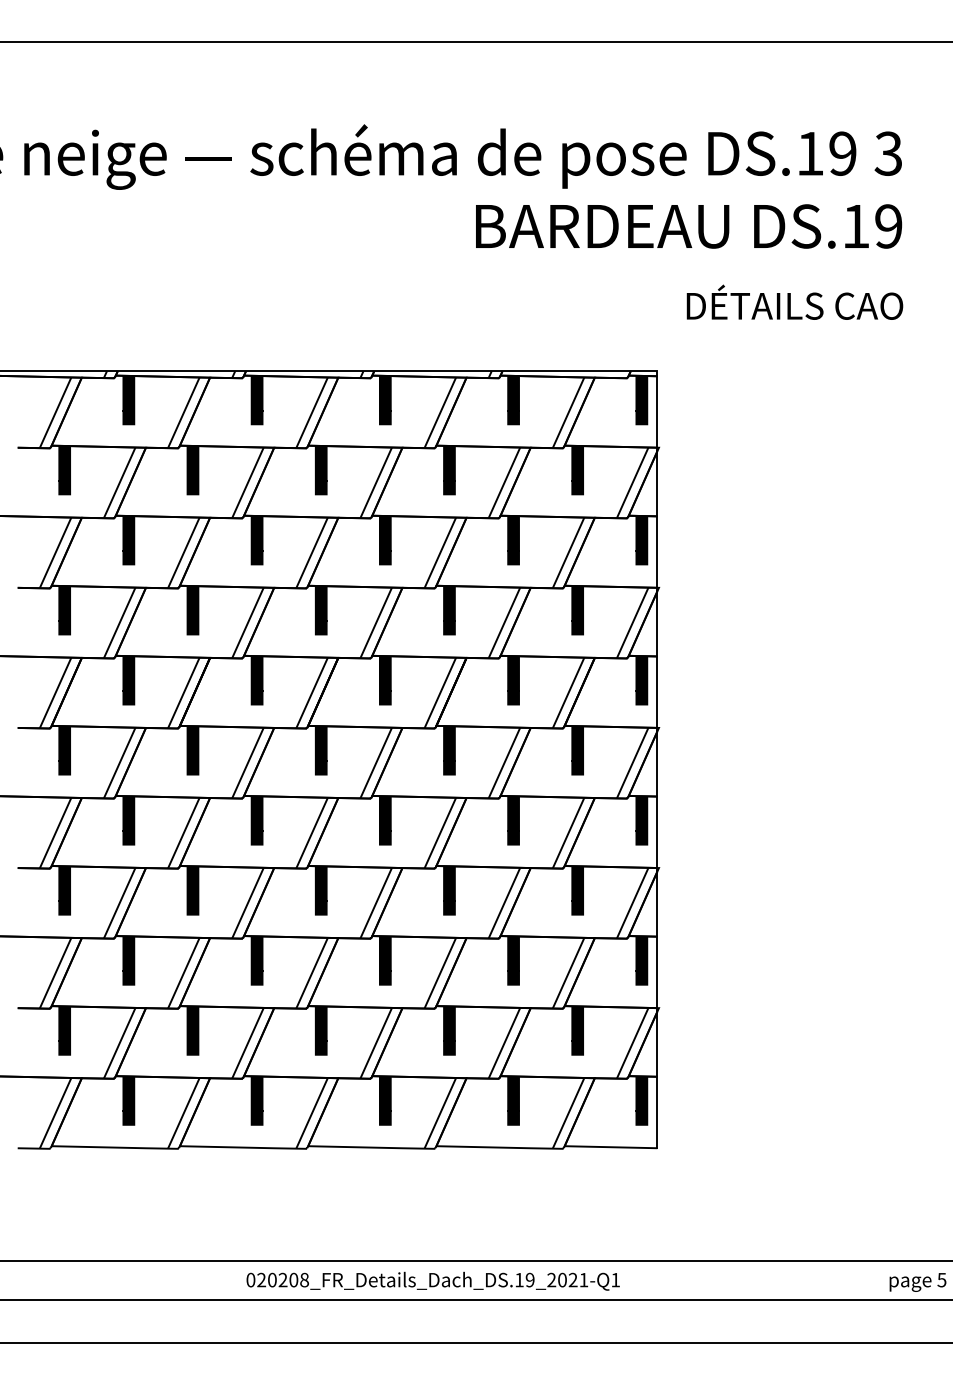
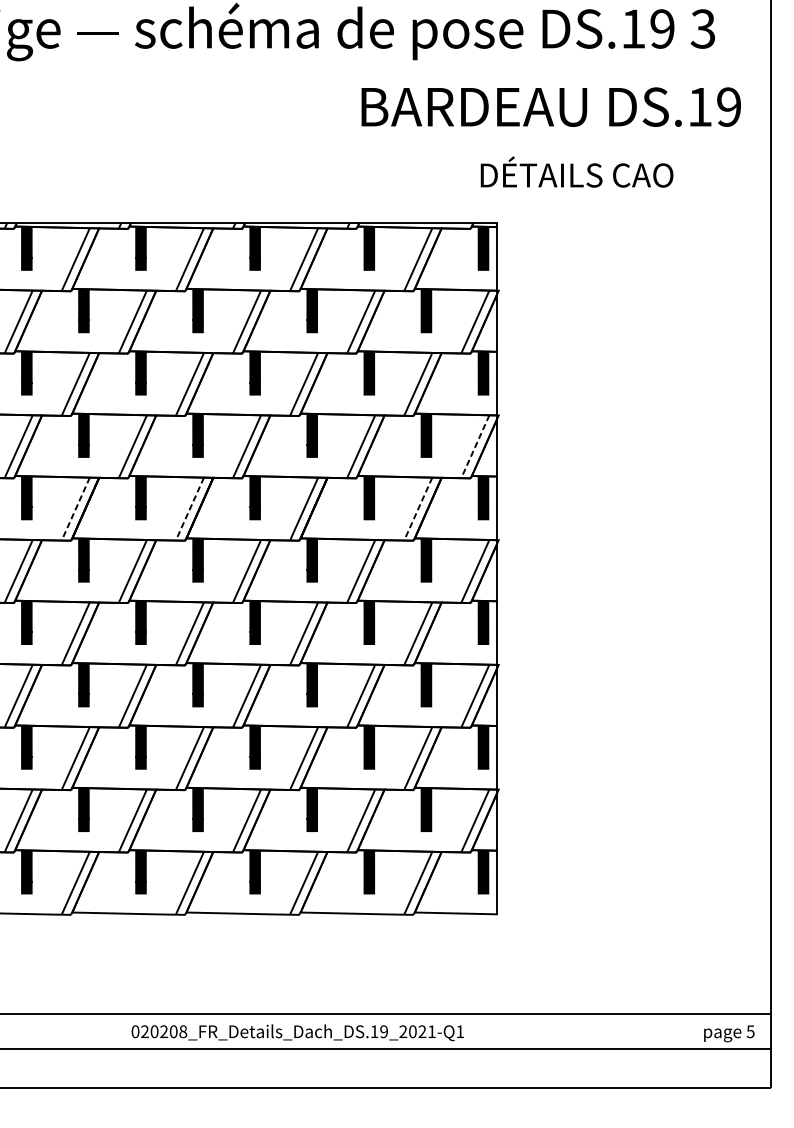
text: (689, 226) -> (551, 107), moved
text: (794, 301) -> (576, 171), moved
line: (632, 622) -> (475, 446), solid -> dashed
line: (183, 693) -> (75, 509), solid -> dashed
line: (312, 693) -> (190, 509), solid -> dashed
line: (568, 693) -> (418, 509), solid -> dashed

